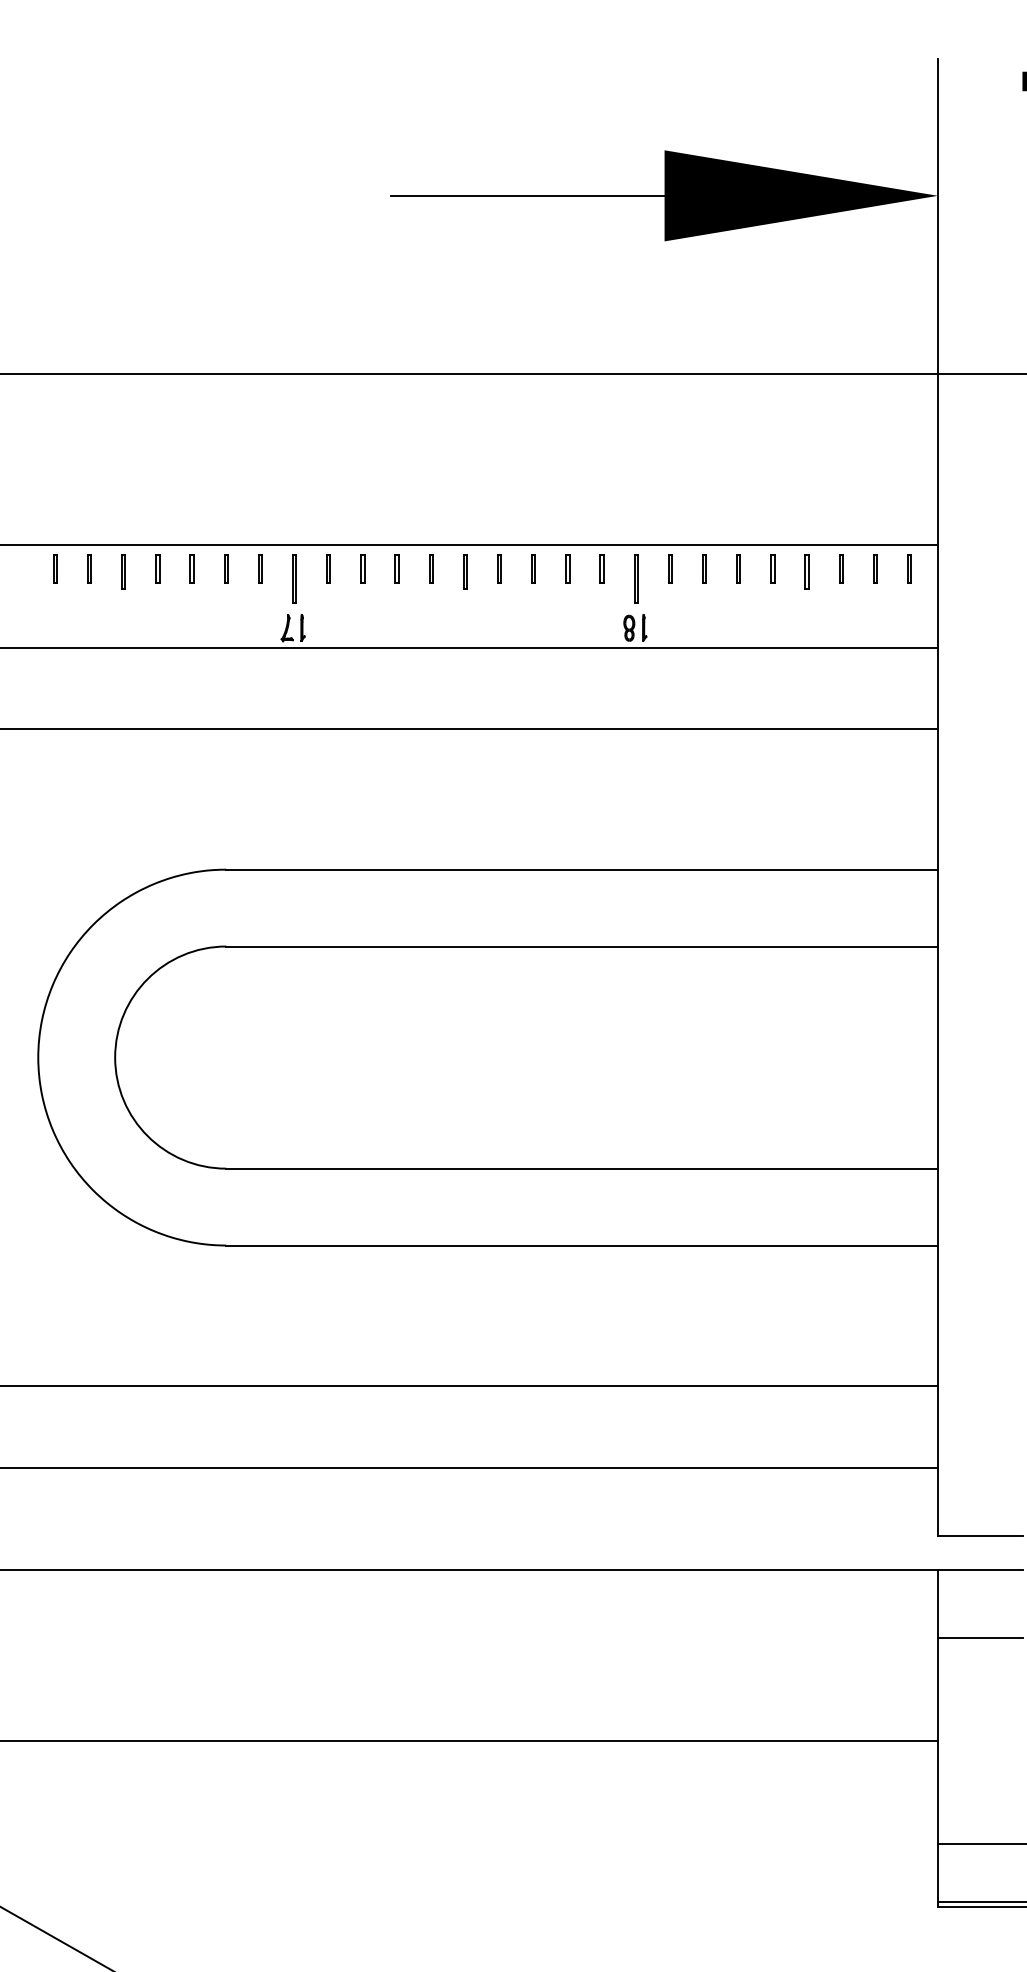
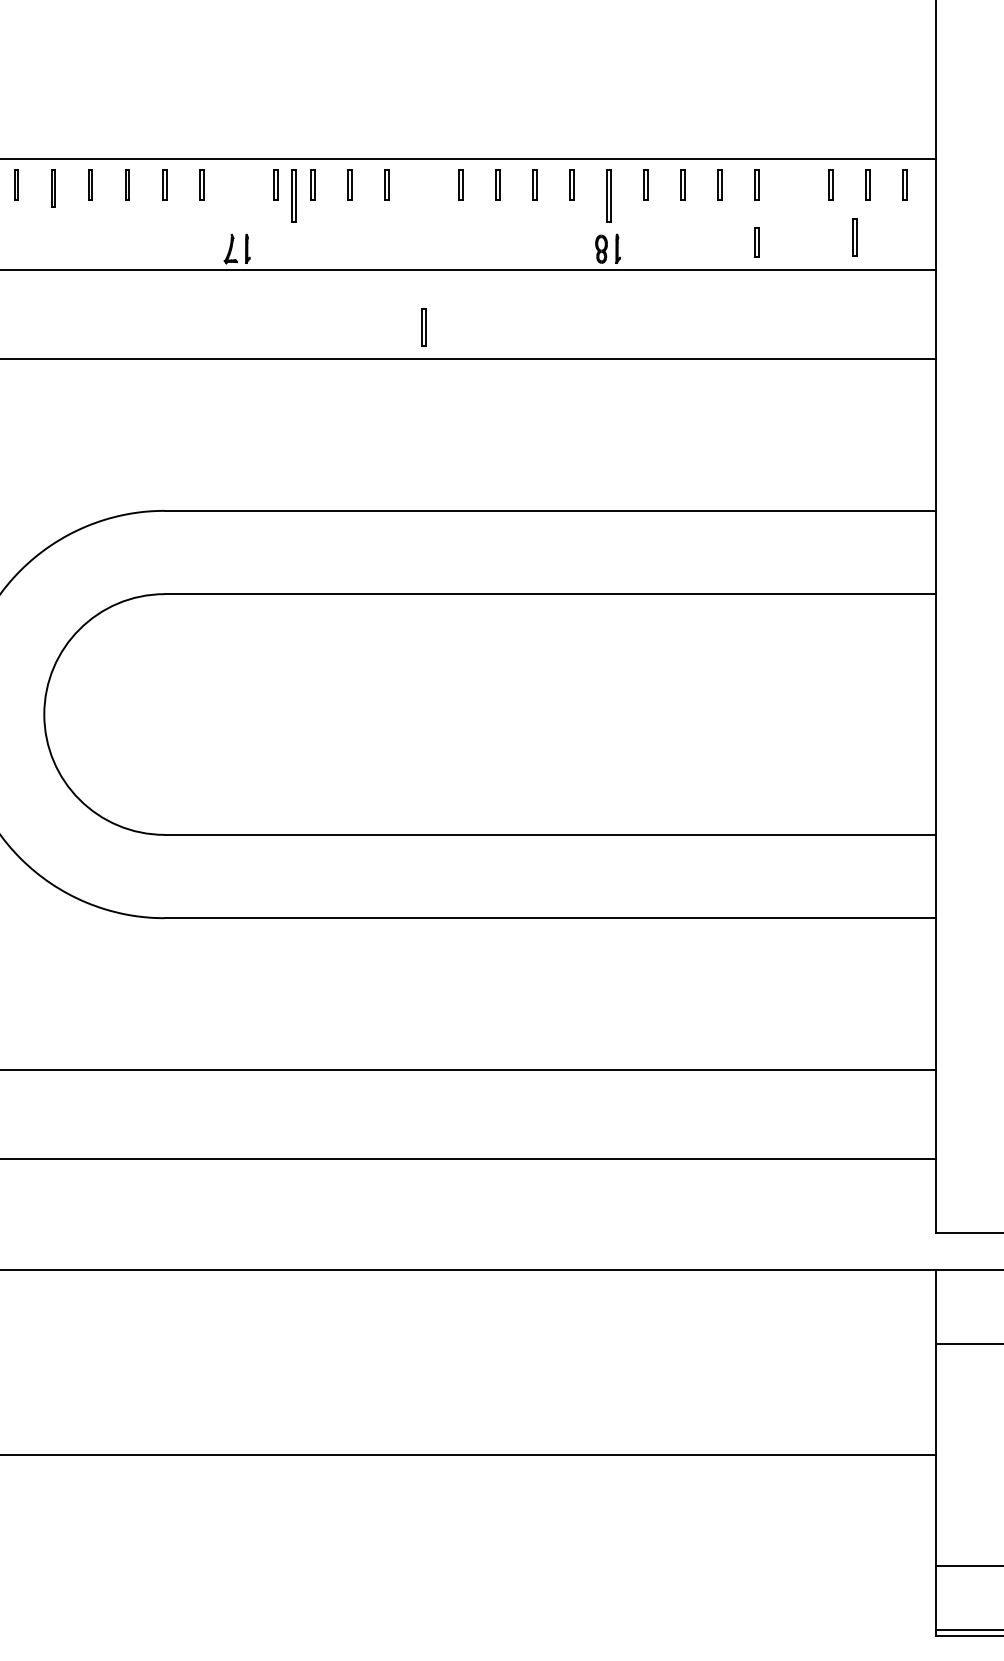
line: (464, 571) -> (422, 326), moved
part: (806, 571) -> (854, 236), moved
line: (293, 578) -> (292, 195), moved
part: (772, 621) -> (756, 241), added

